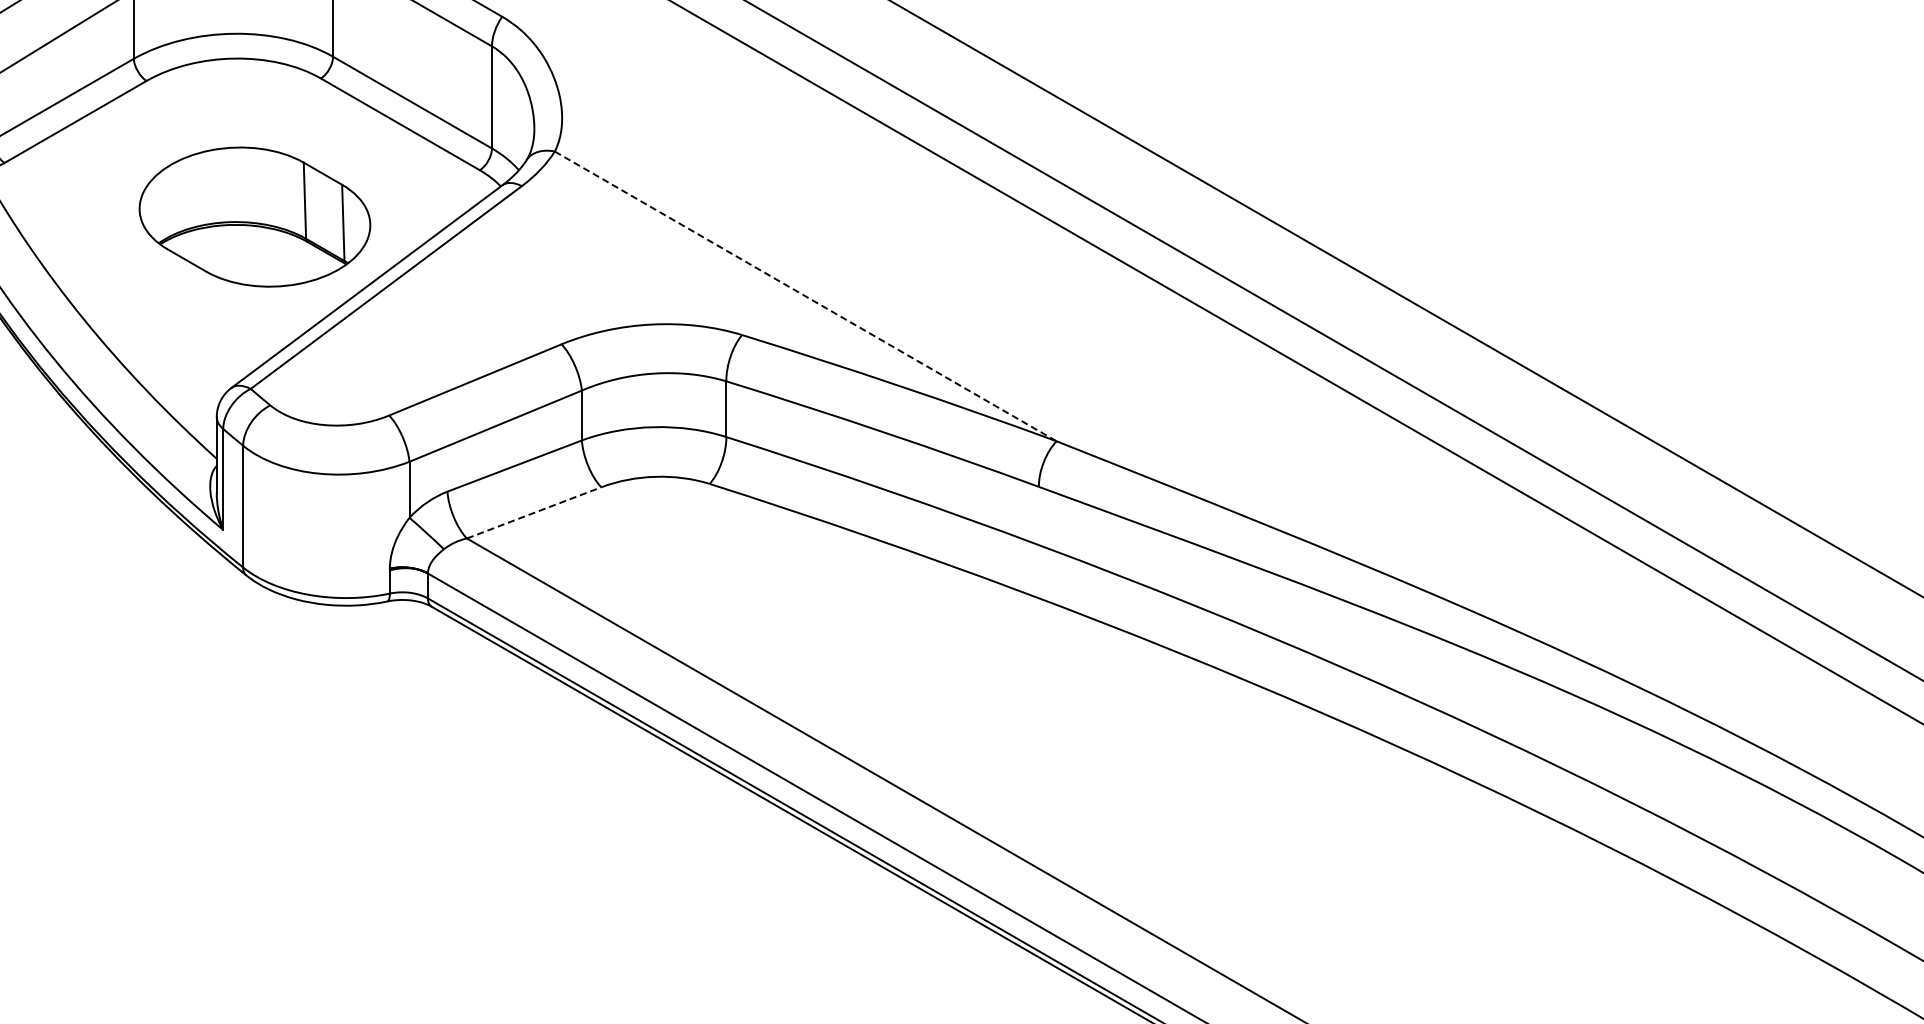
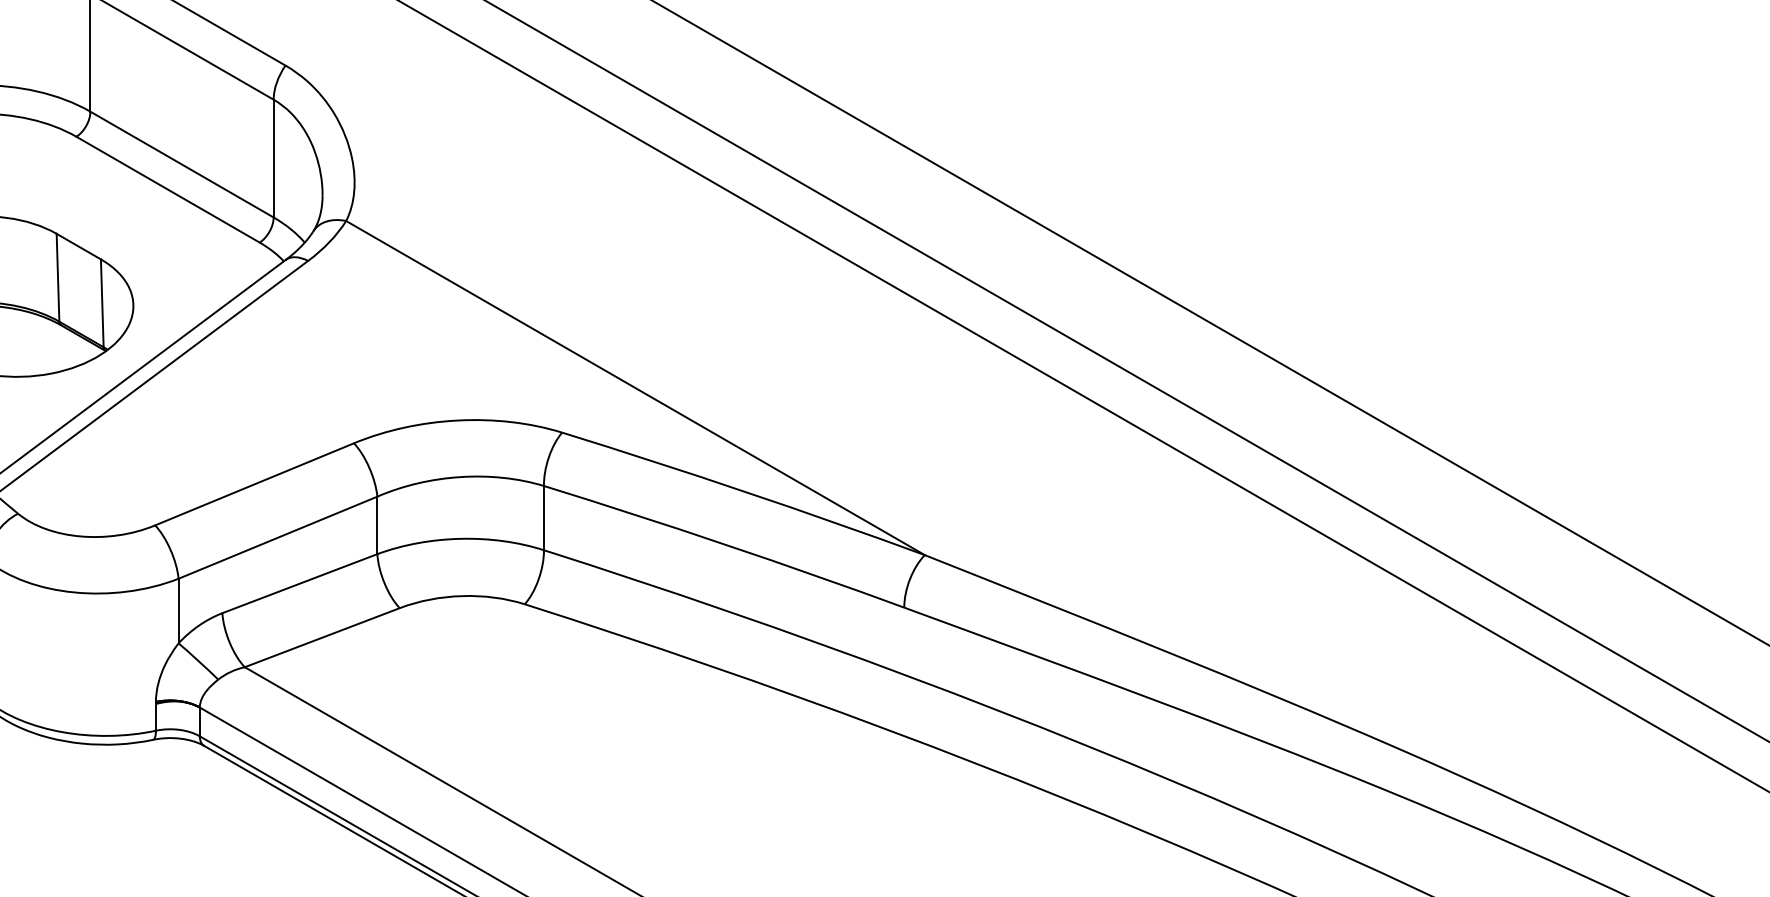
line: (805, 296) -> (635, 388), dashed -> solid
line: (534, 512) -> (322, 637), dashed -> solid

